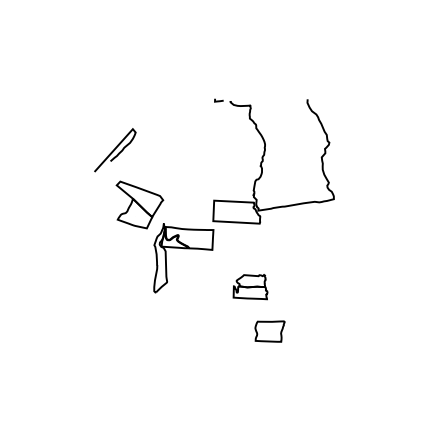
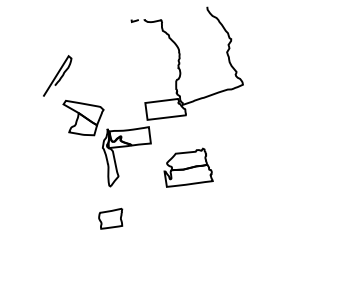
part: (250, 286) -> (187, 167), size x1.67
part: (269, 331) -> (111, 219), moved

